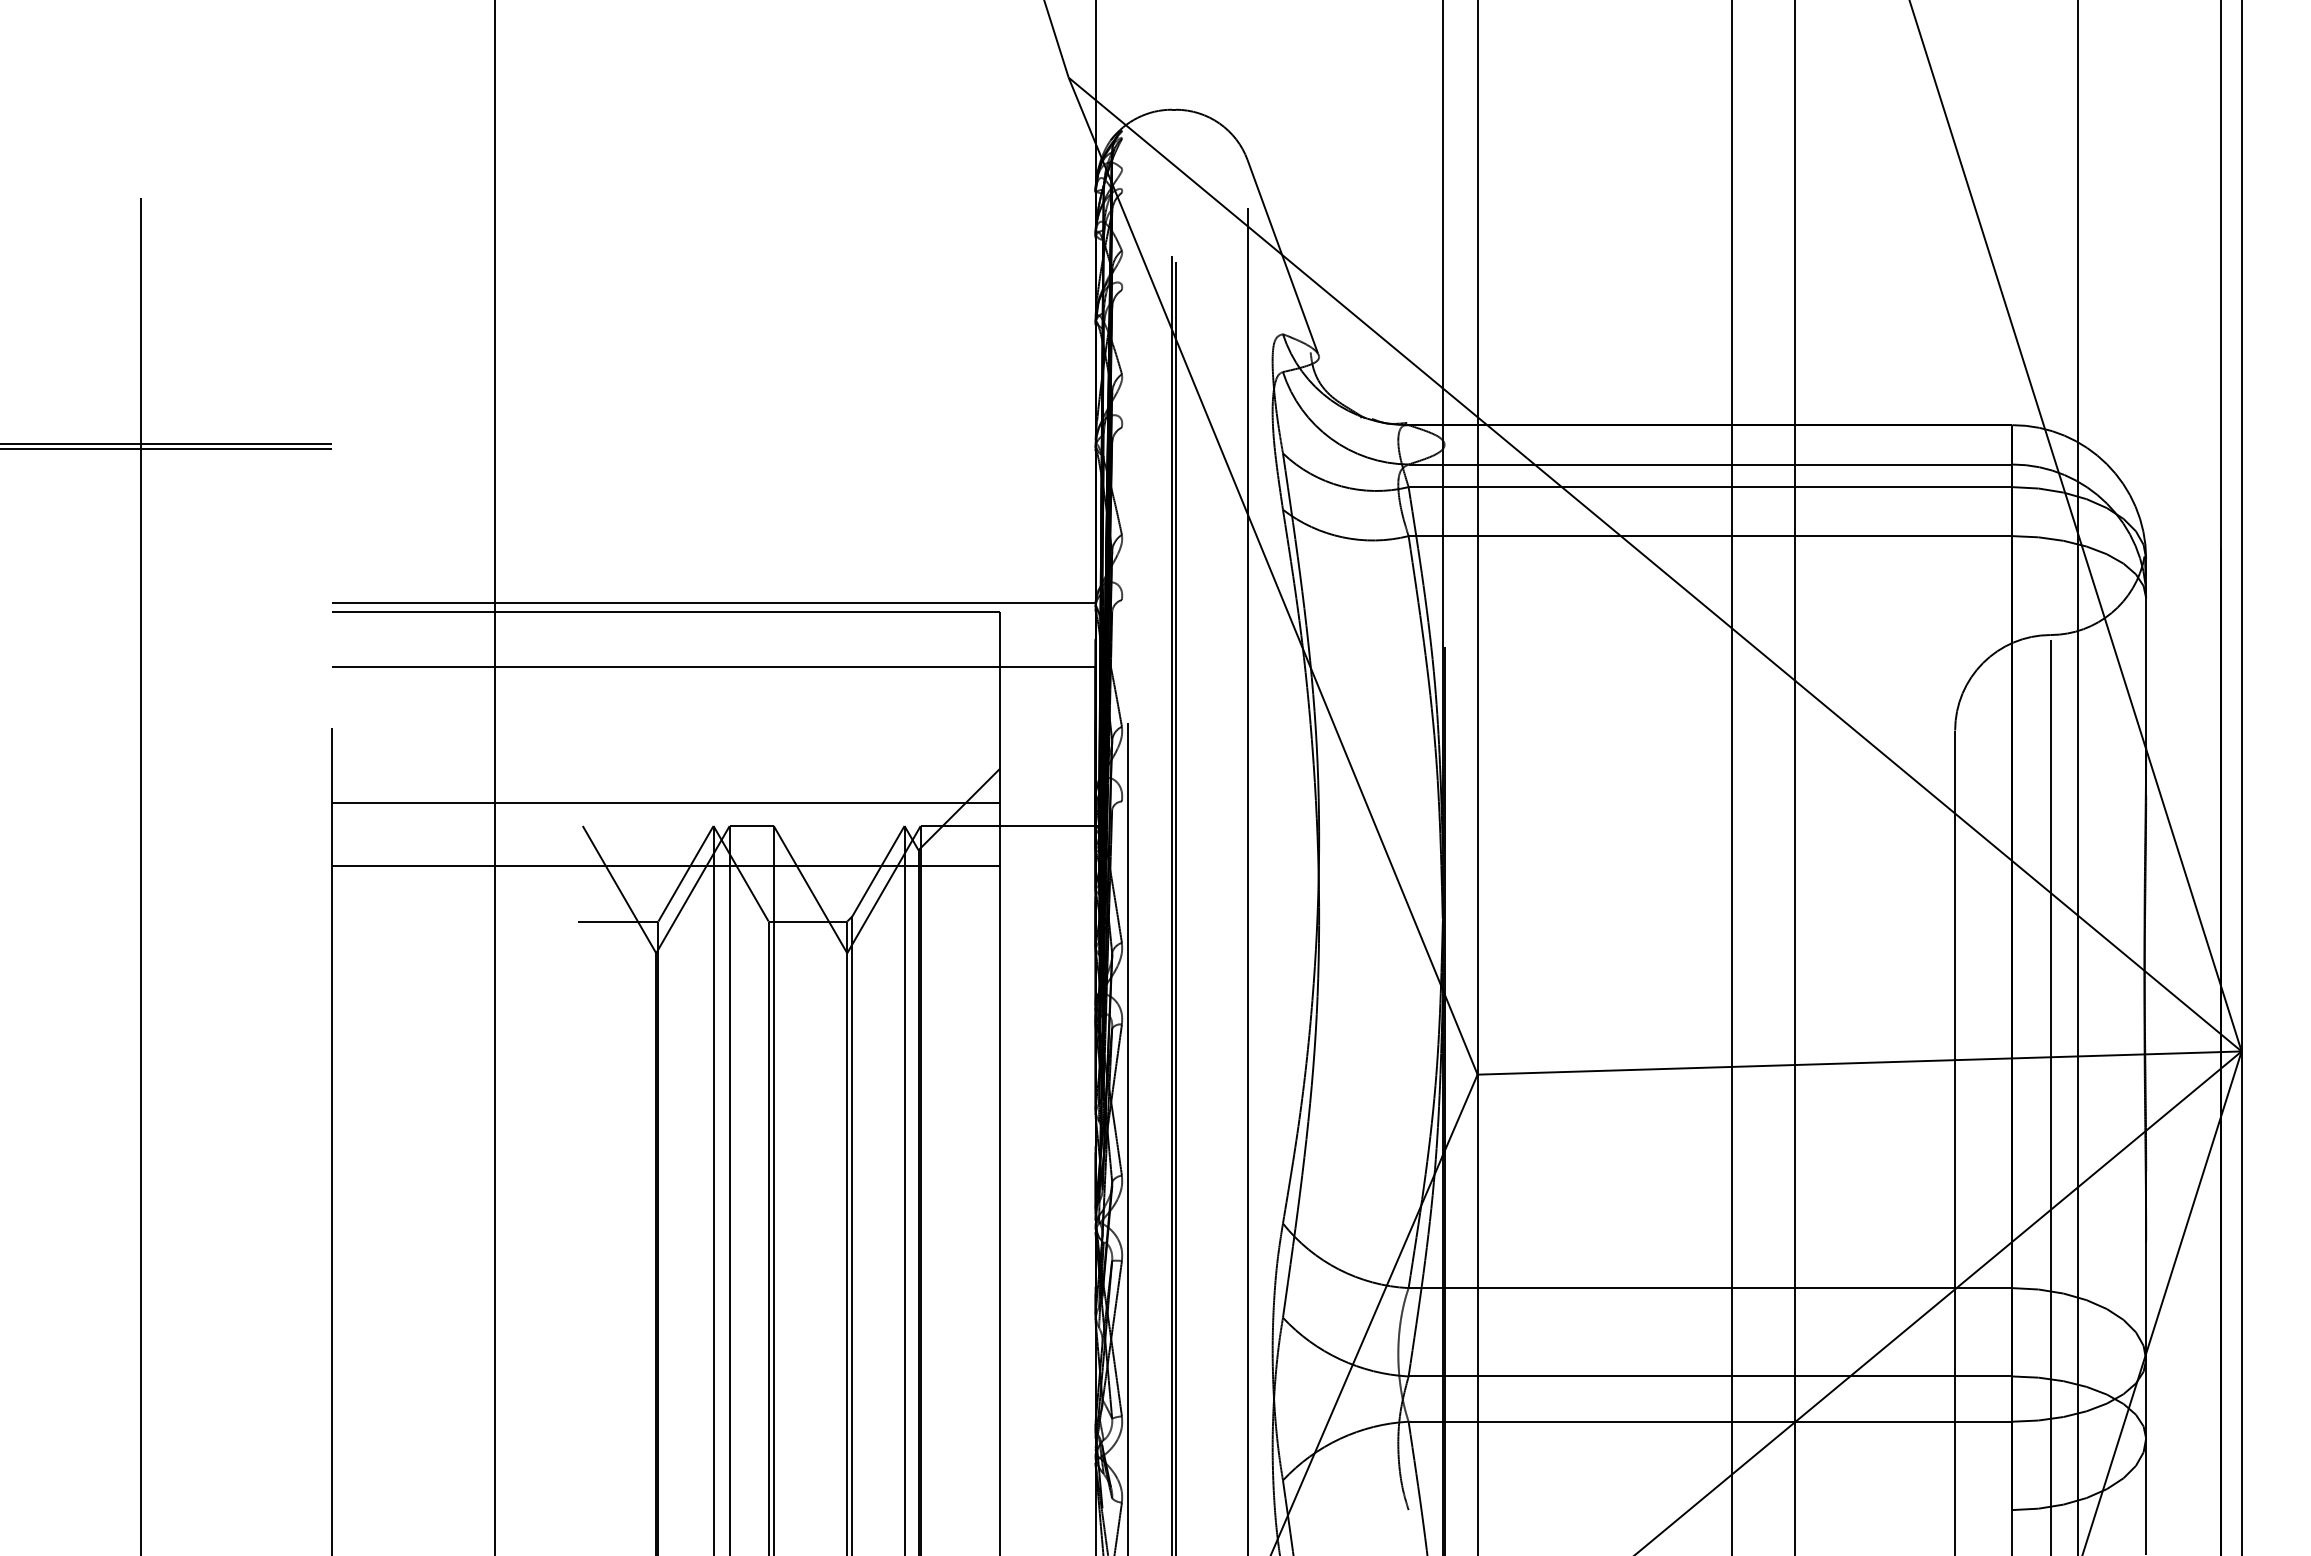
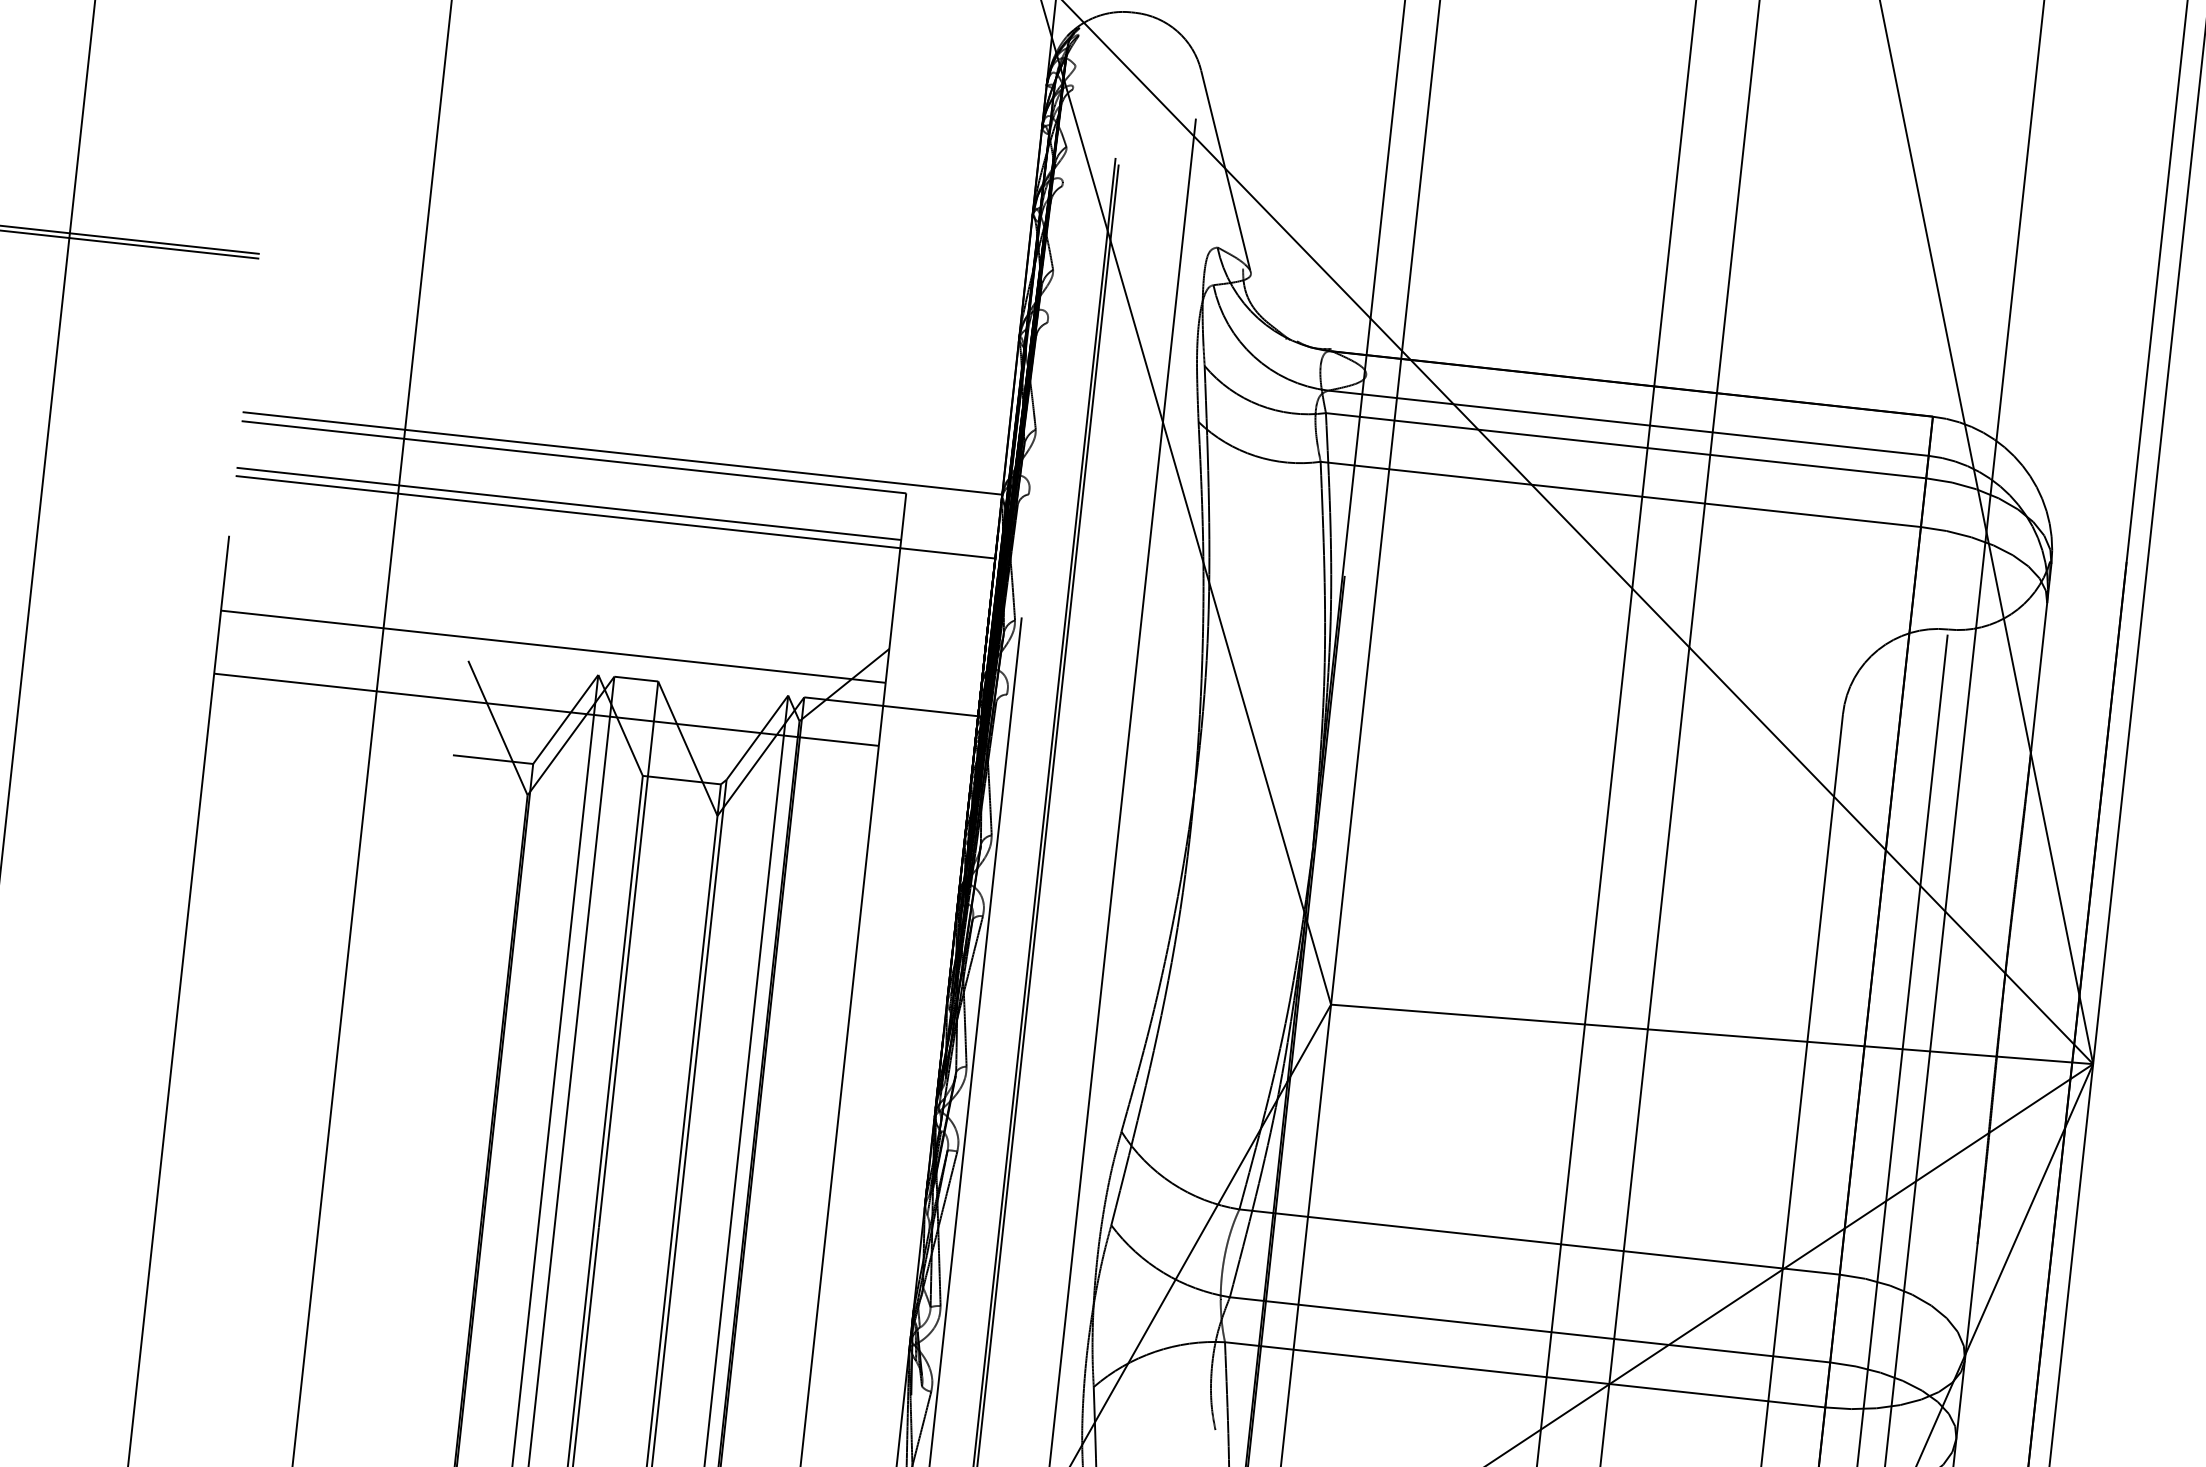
line: (665, 659) -> (568, 504), added

